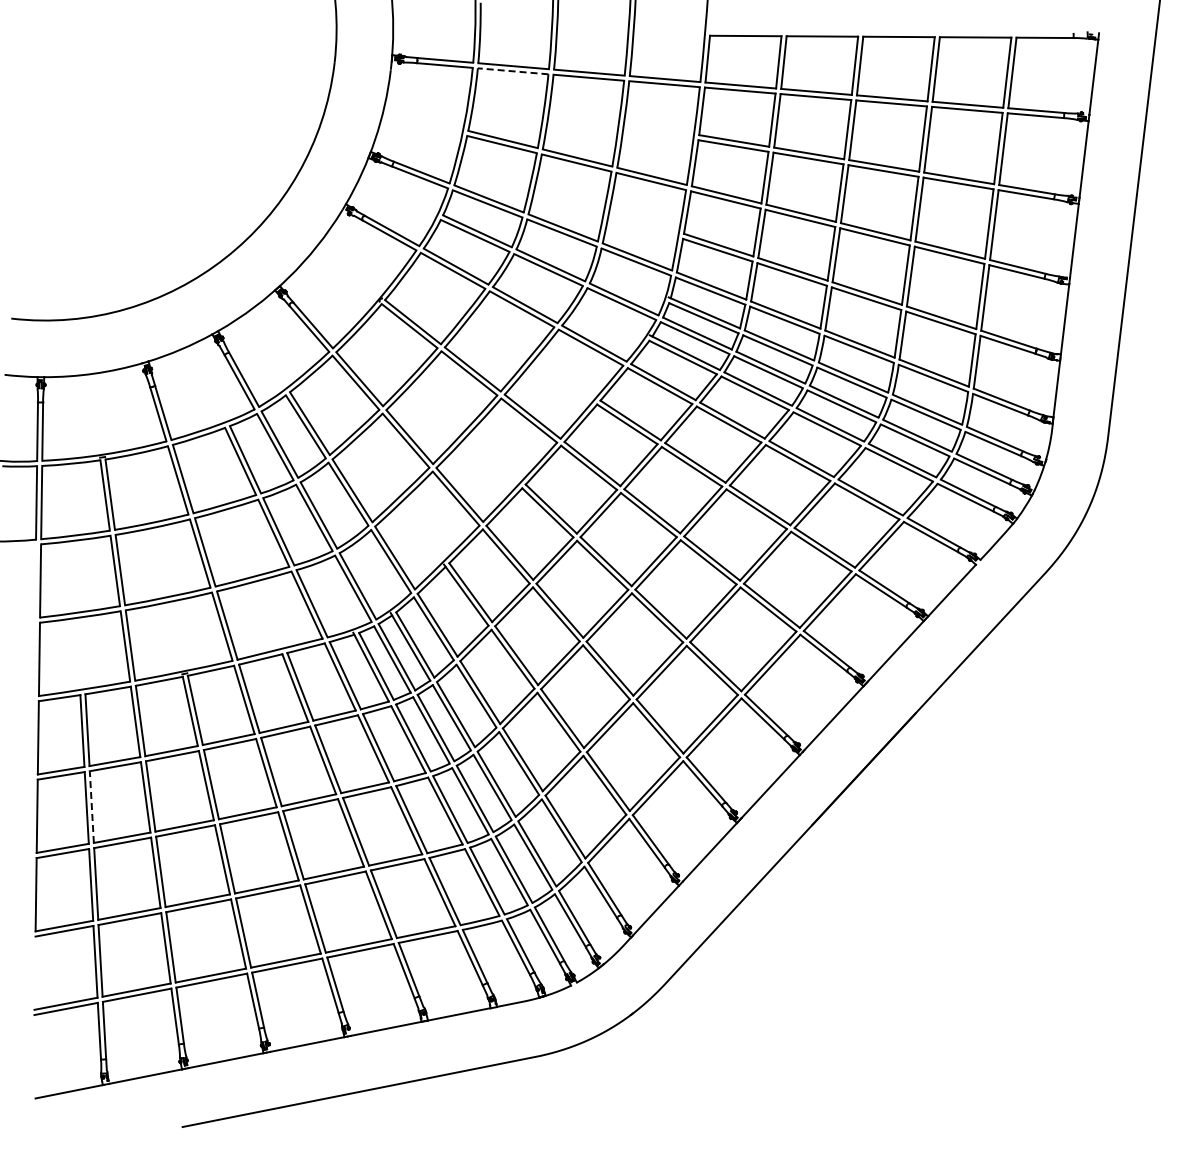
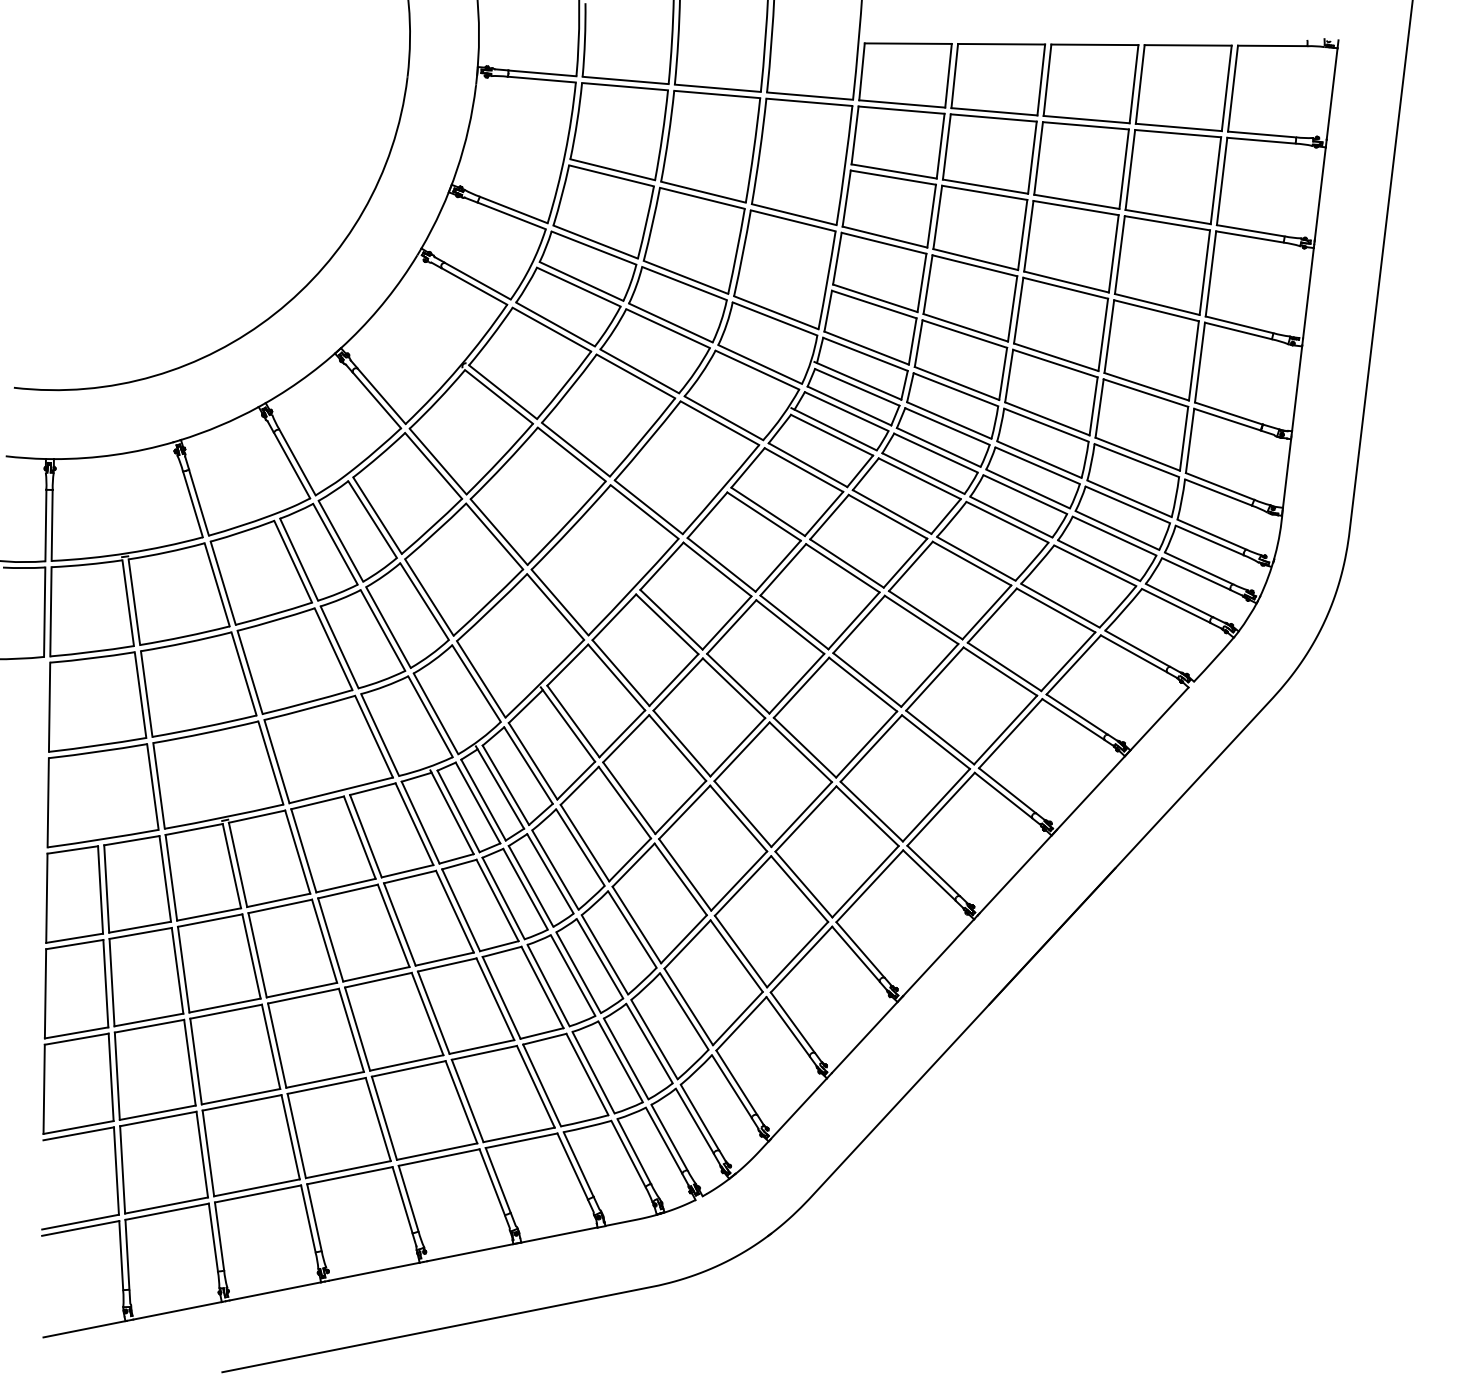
line: (512, 71) -> (624, 86), dashed -> solid
line: (91, 807) -> (111, 983), dashed -> solid

